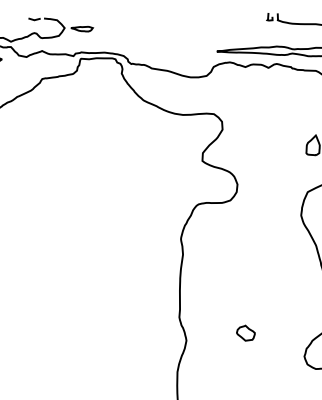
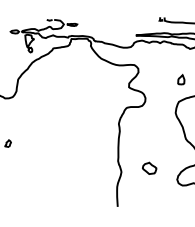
part: (245, 332) -> (149, 168), size x1.6

